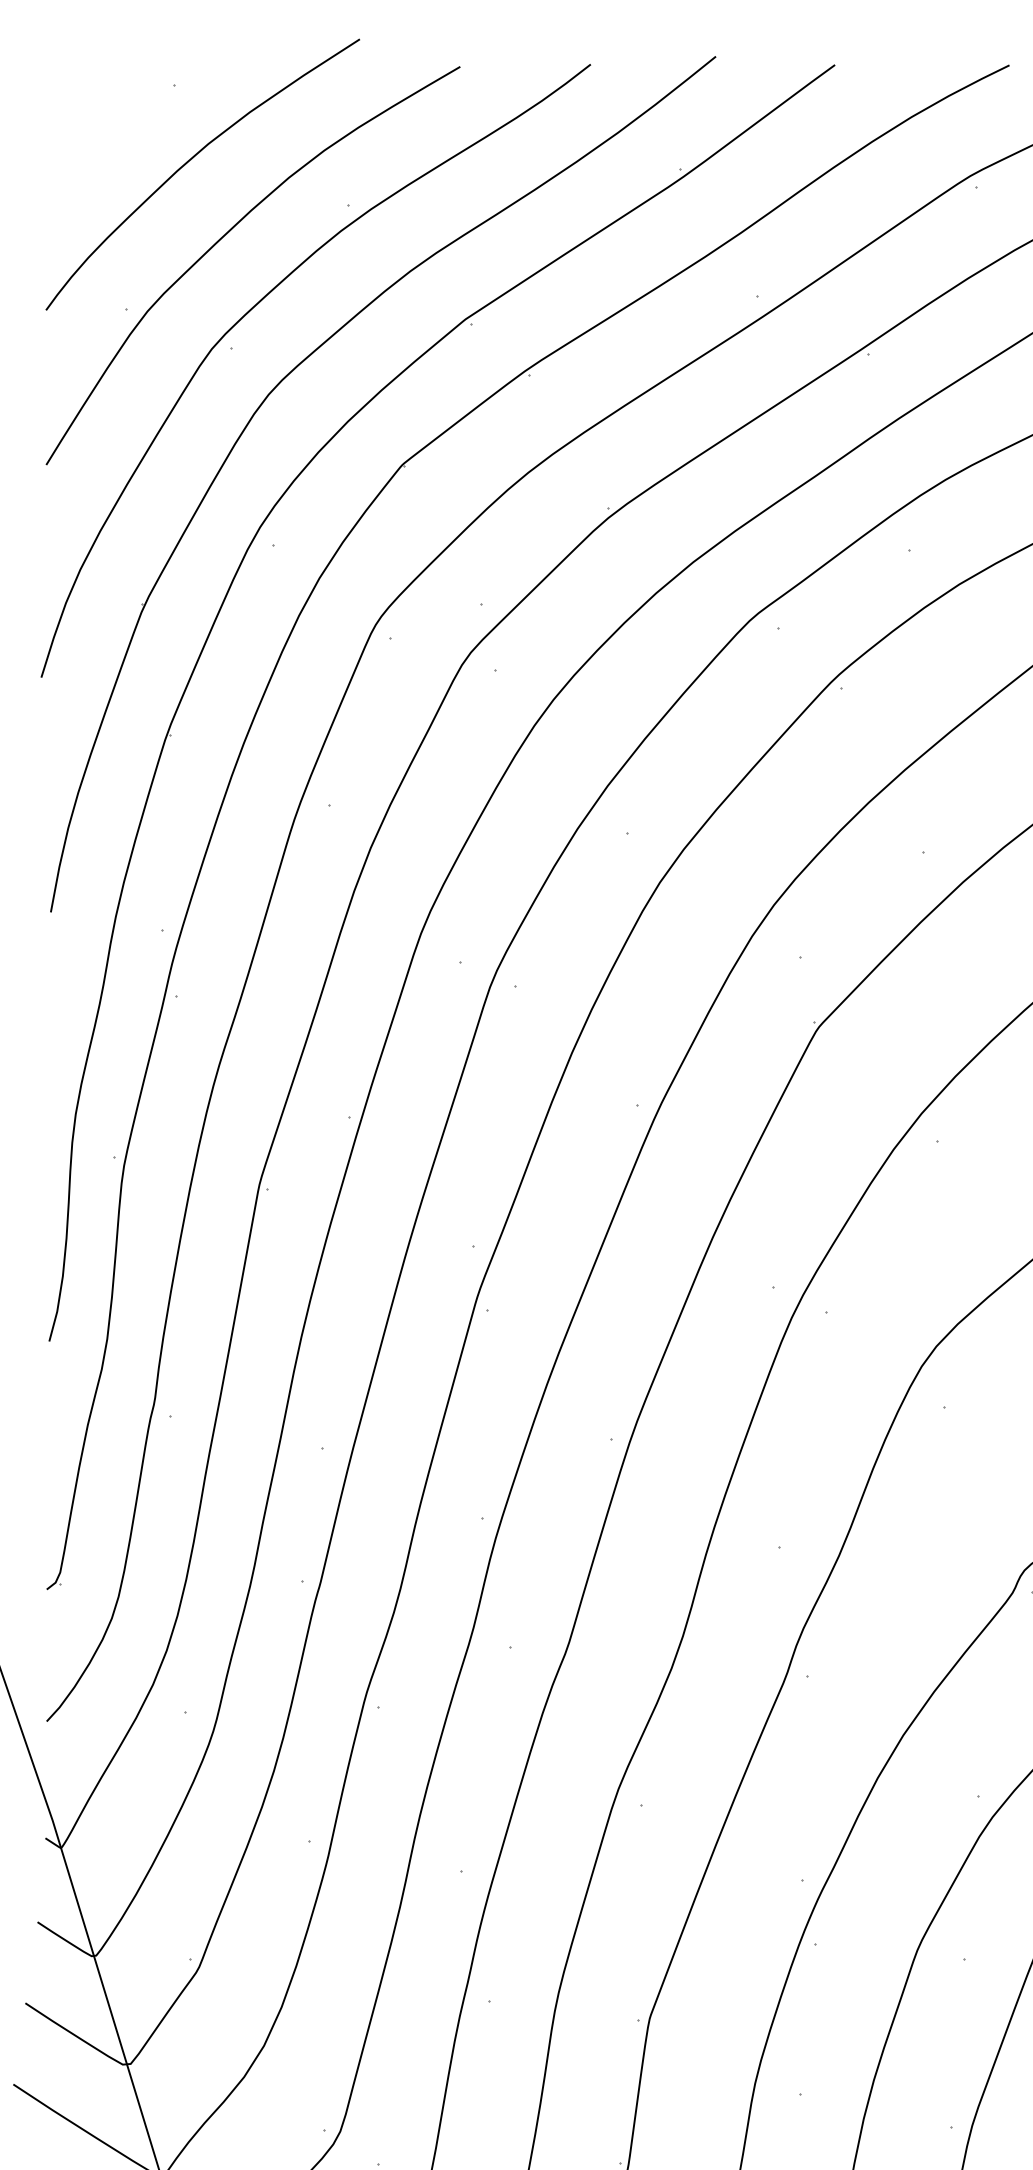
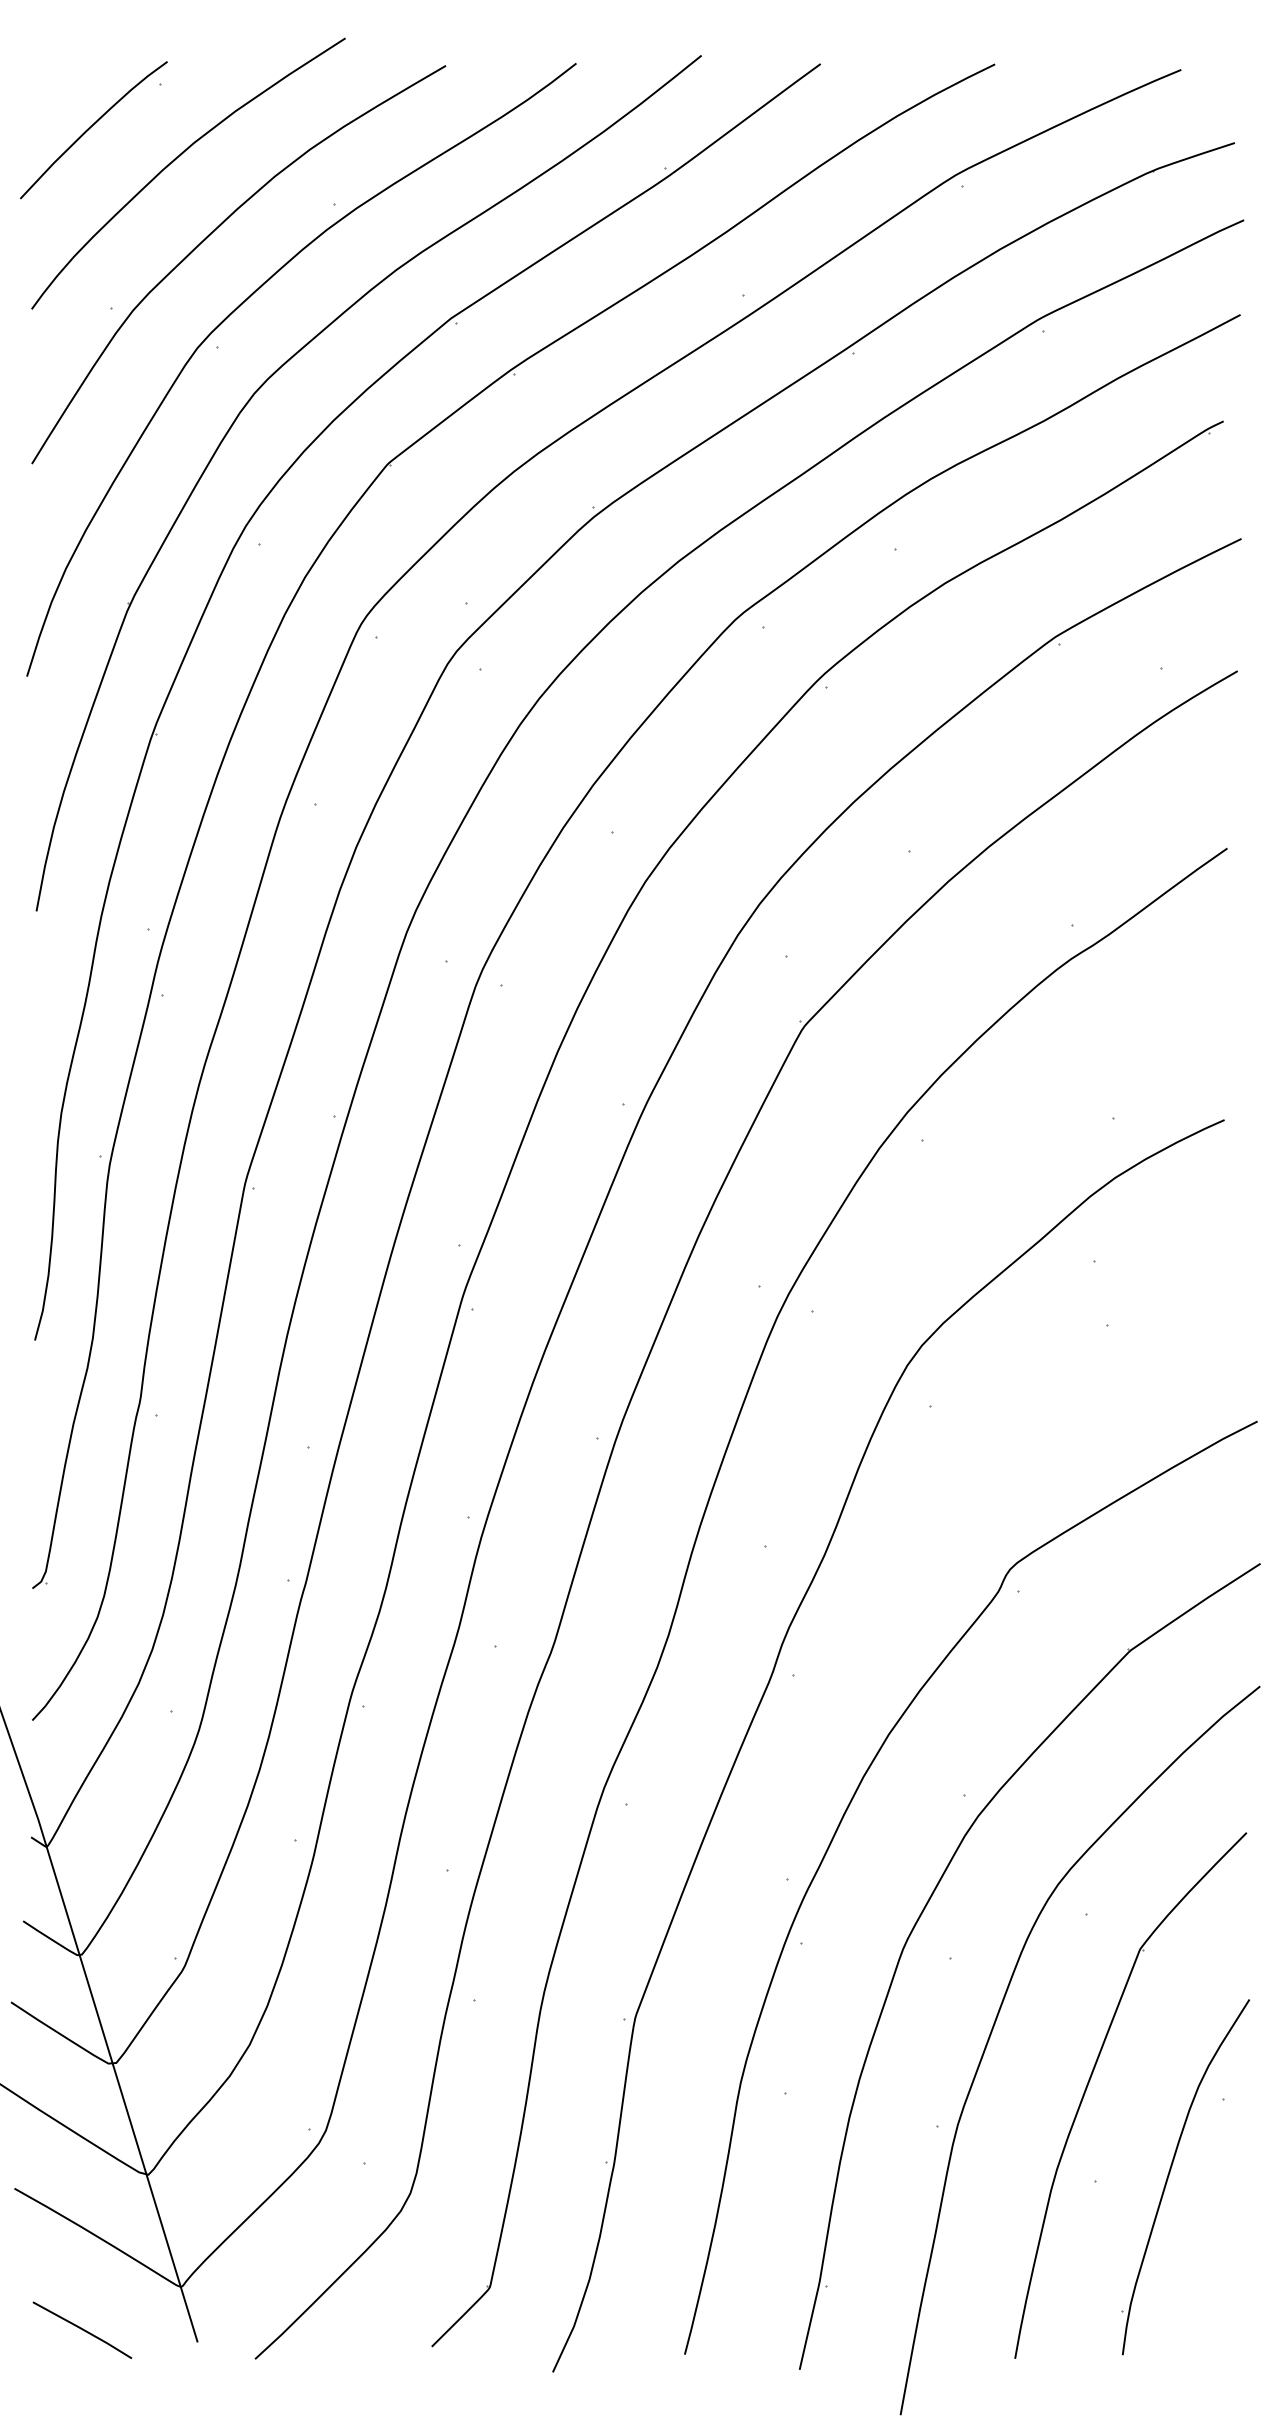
curve: (105, 128) -> (91, 127), added

